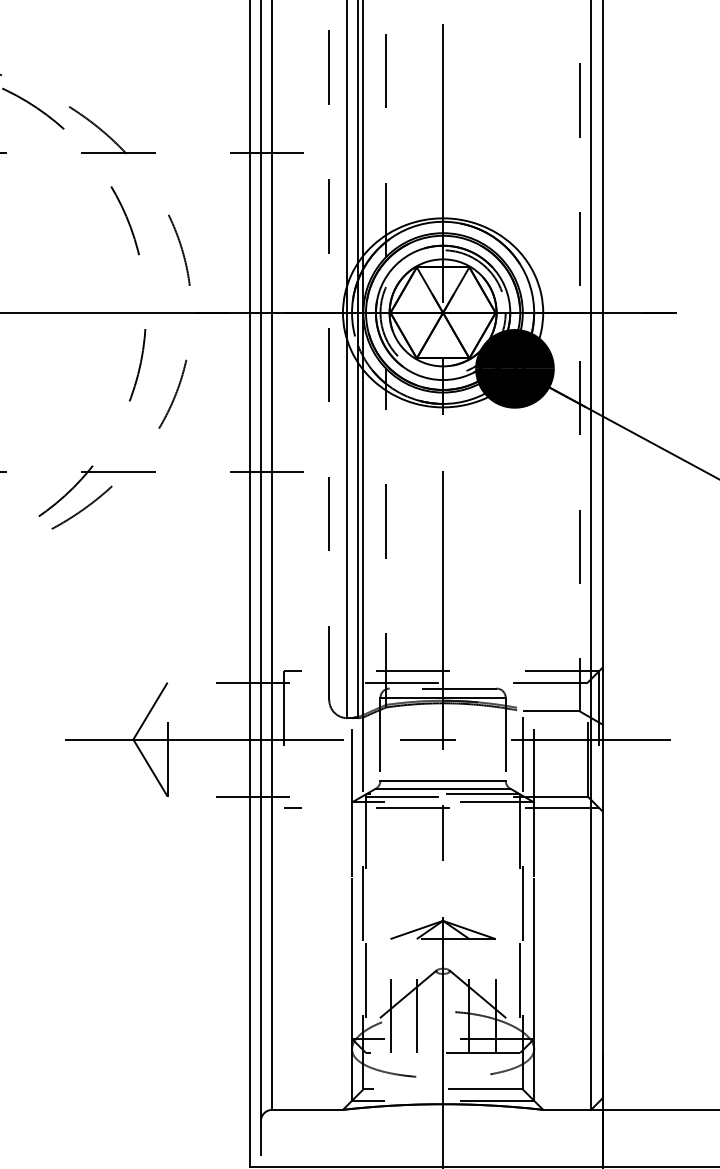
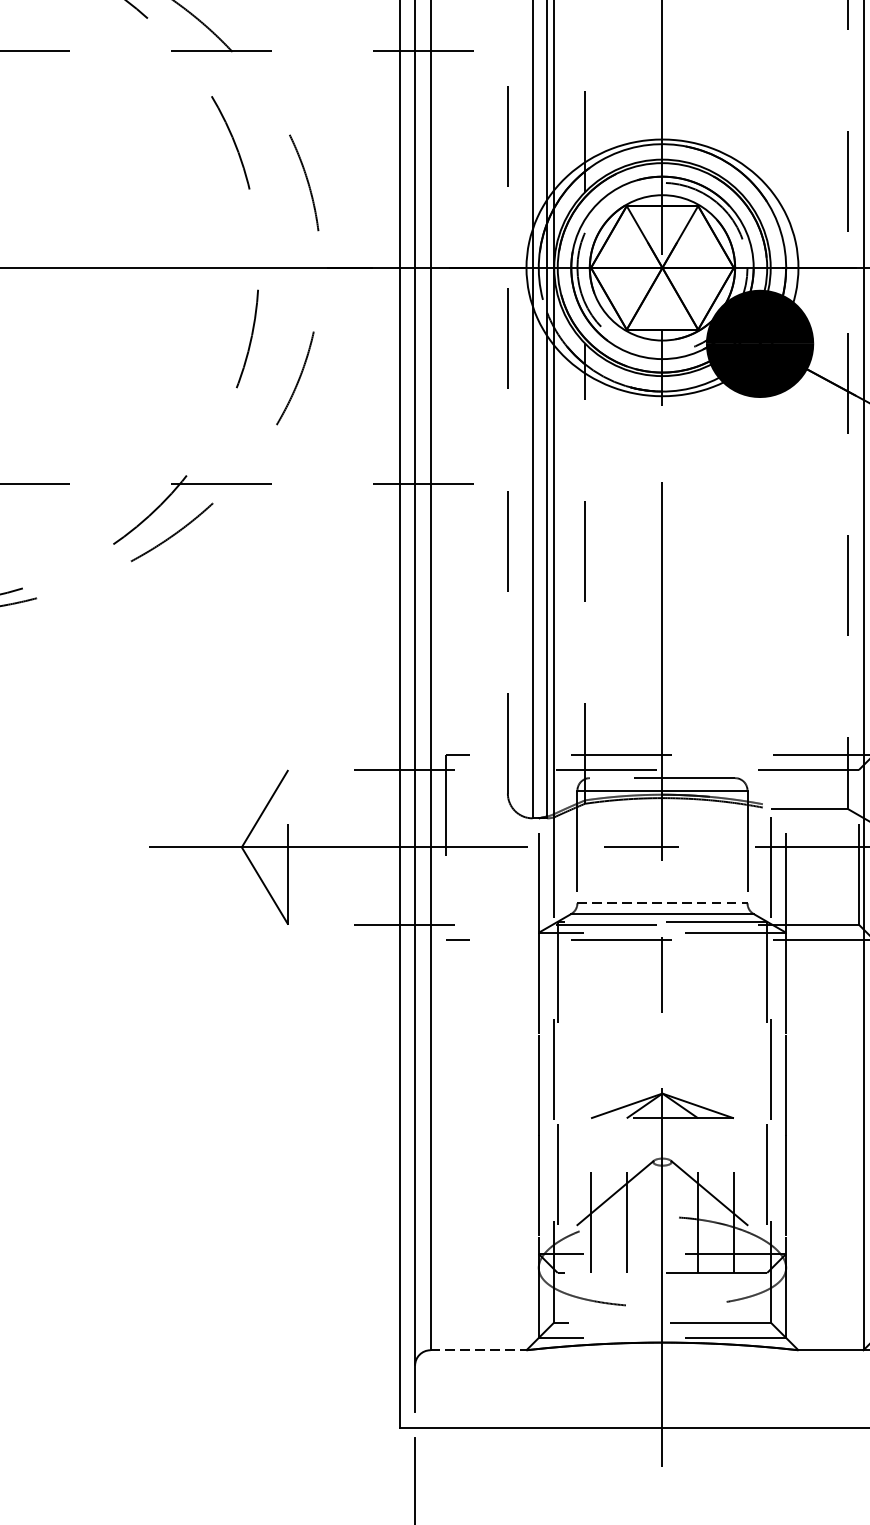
line: (443, 780) -> (663, 902), solid -> dashed
line: (308, 1109) -> (479, 1349), solid -> dashed

